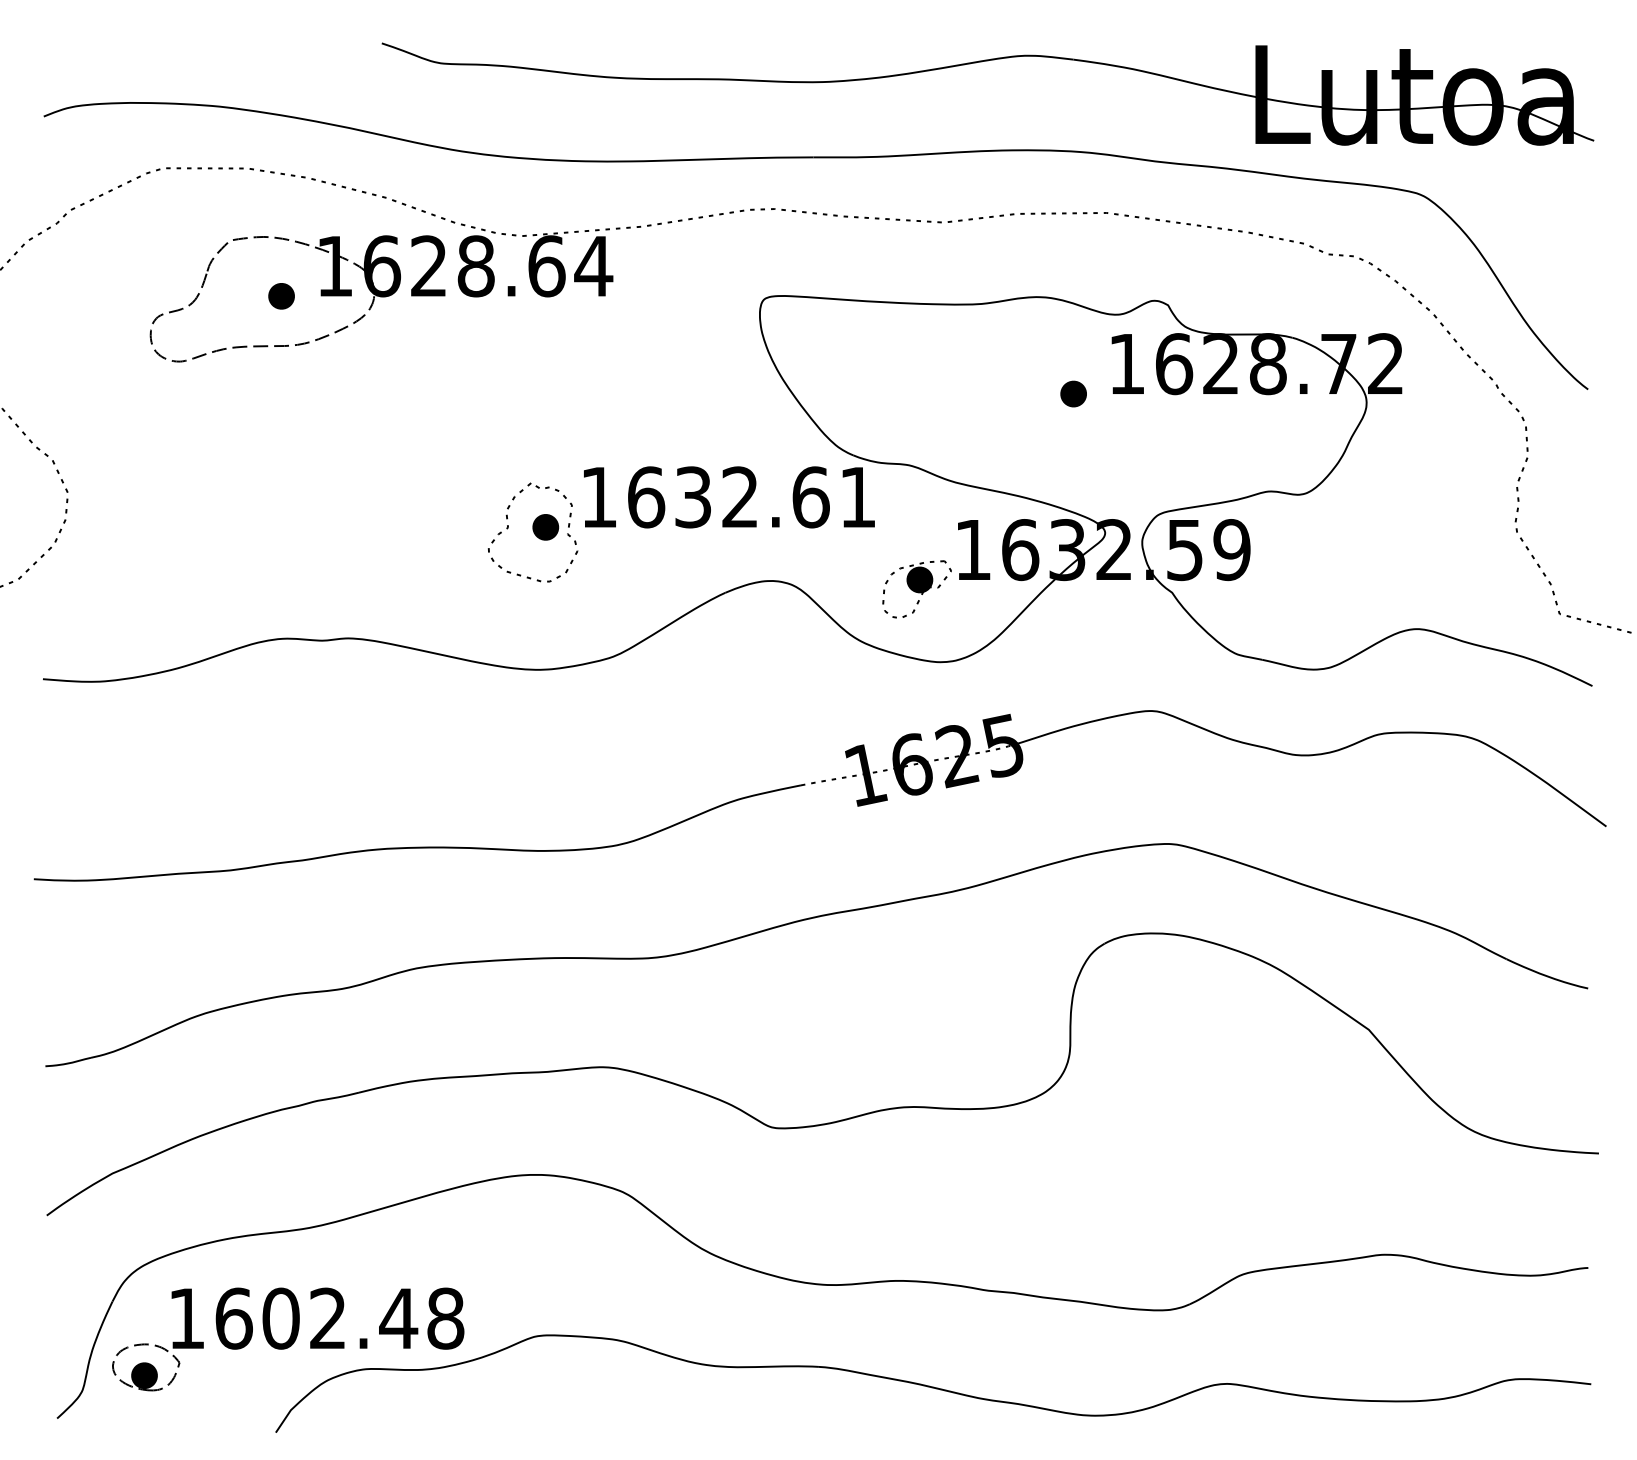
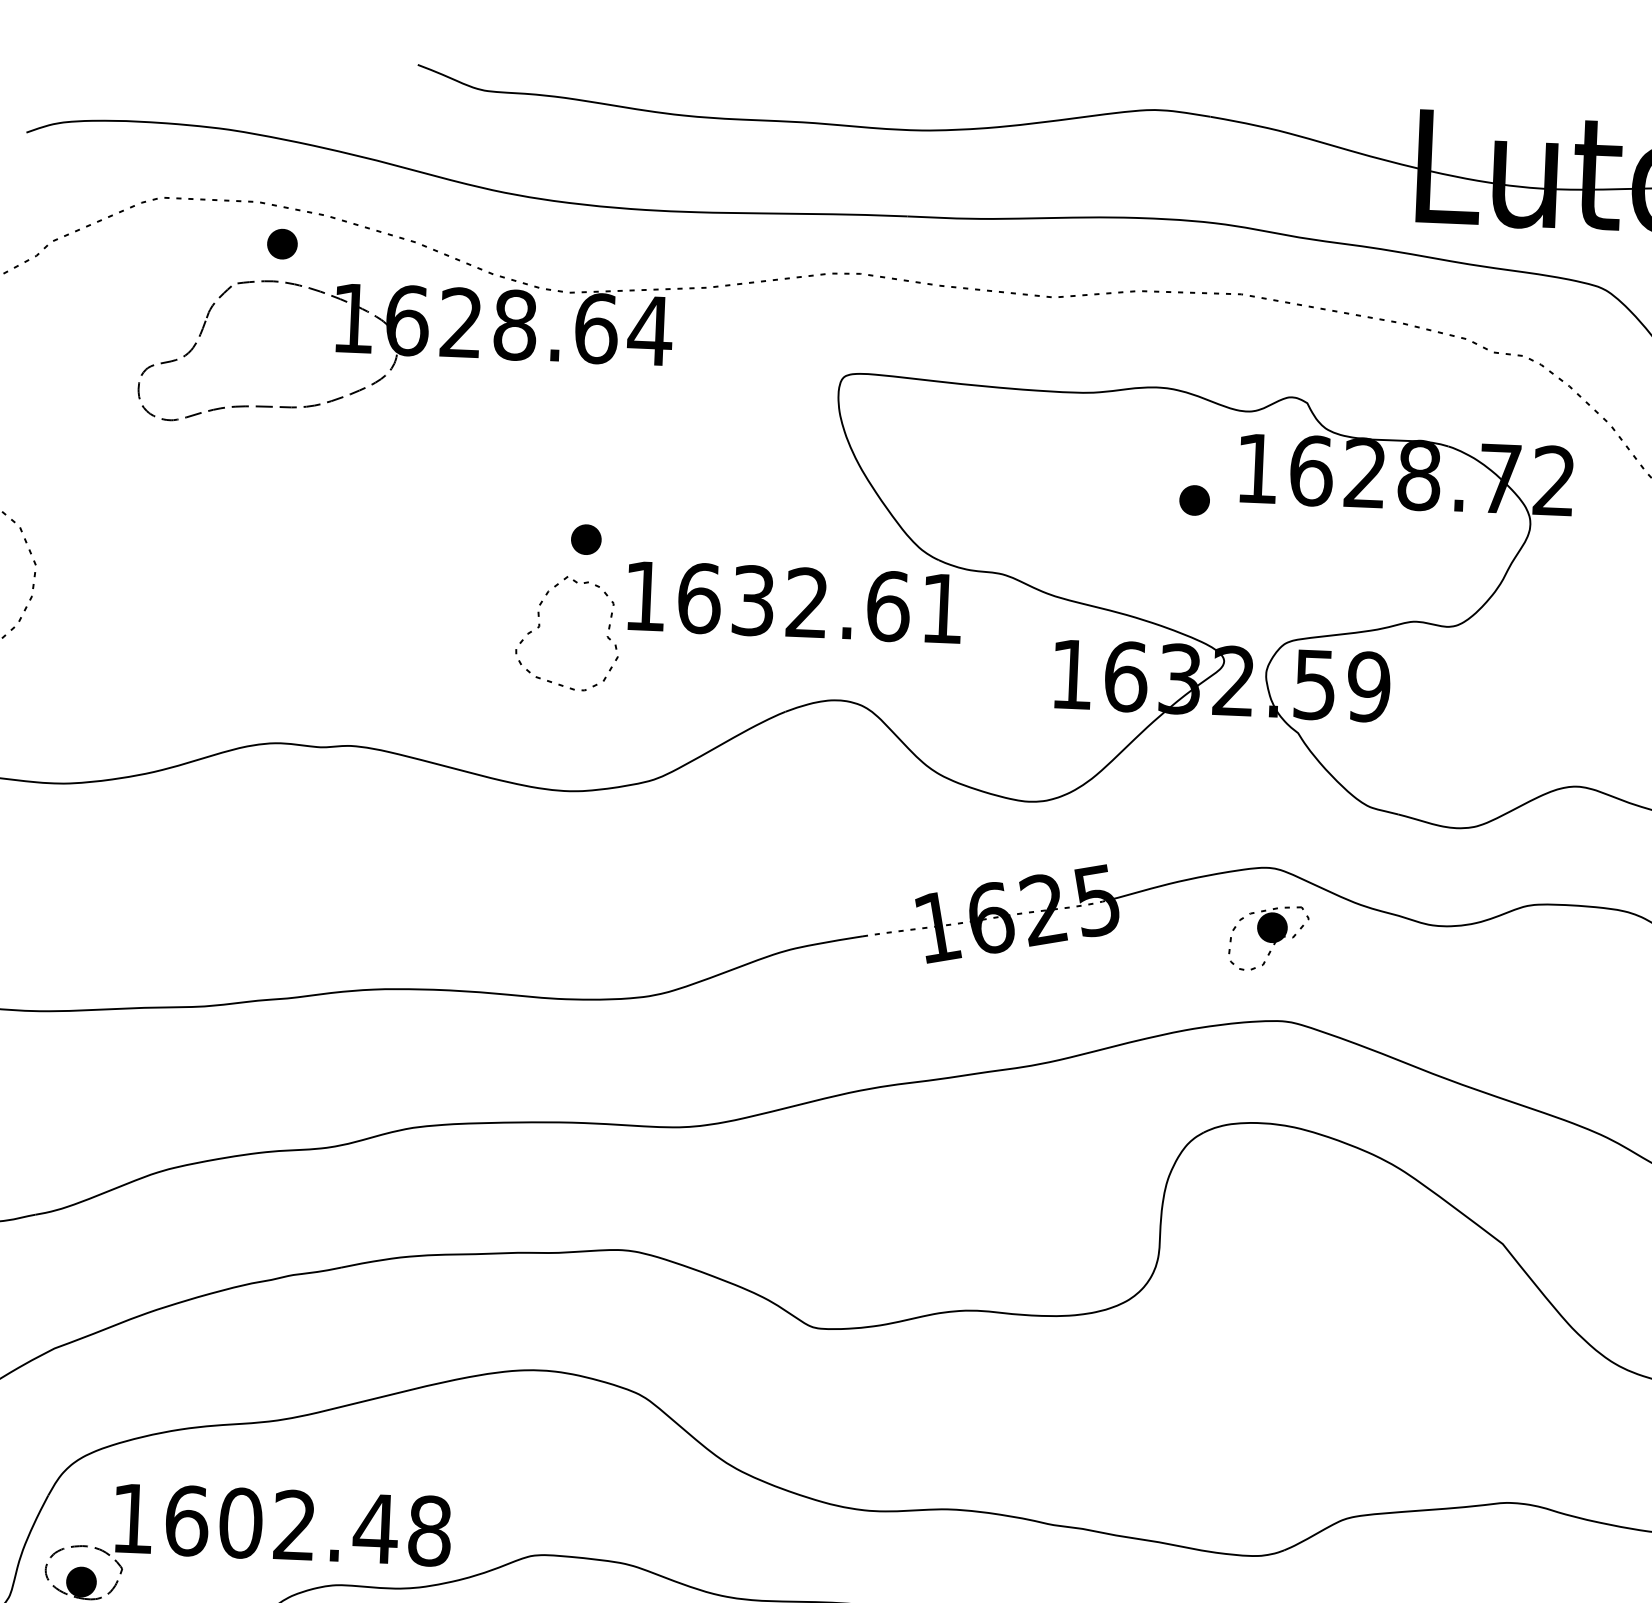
part: (281, 296) -> (282, 244), moved
part: (545, 527) -> (586, 539), moved
part: (916, 589) -> (1268, 938), moved

